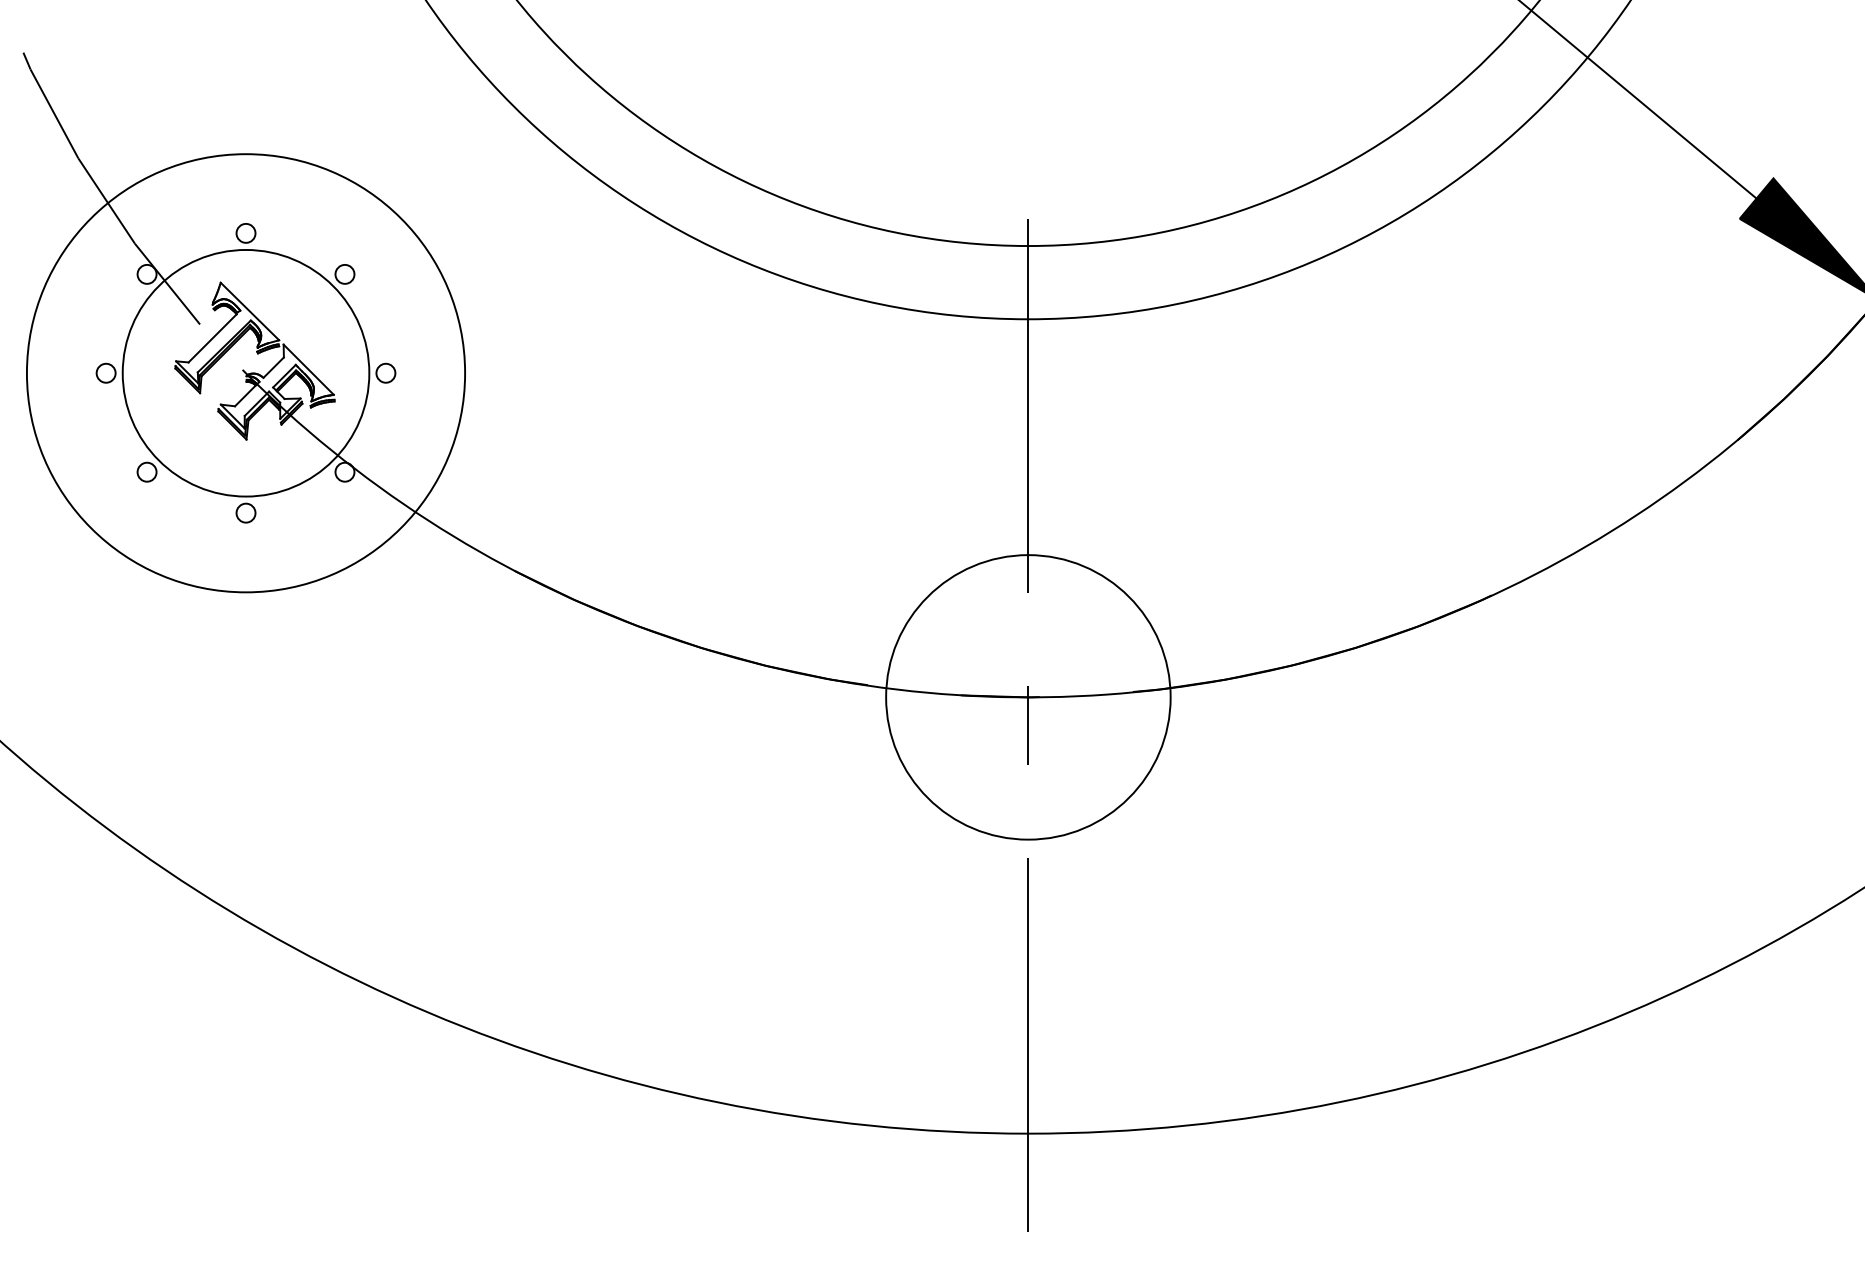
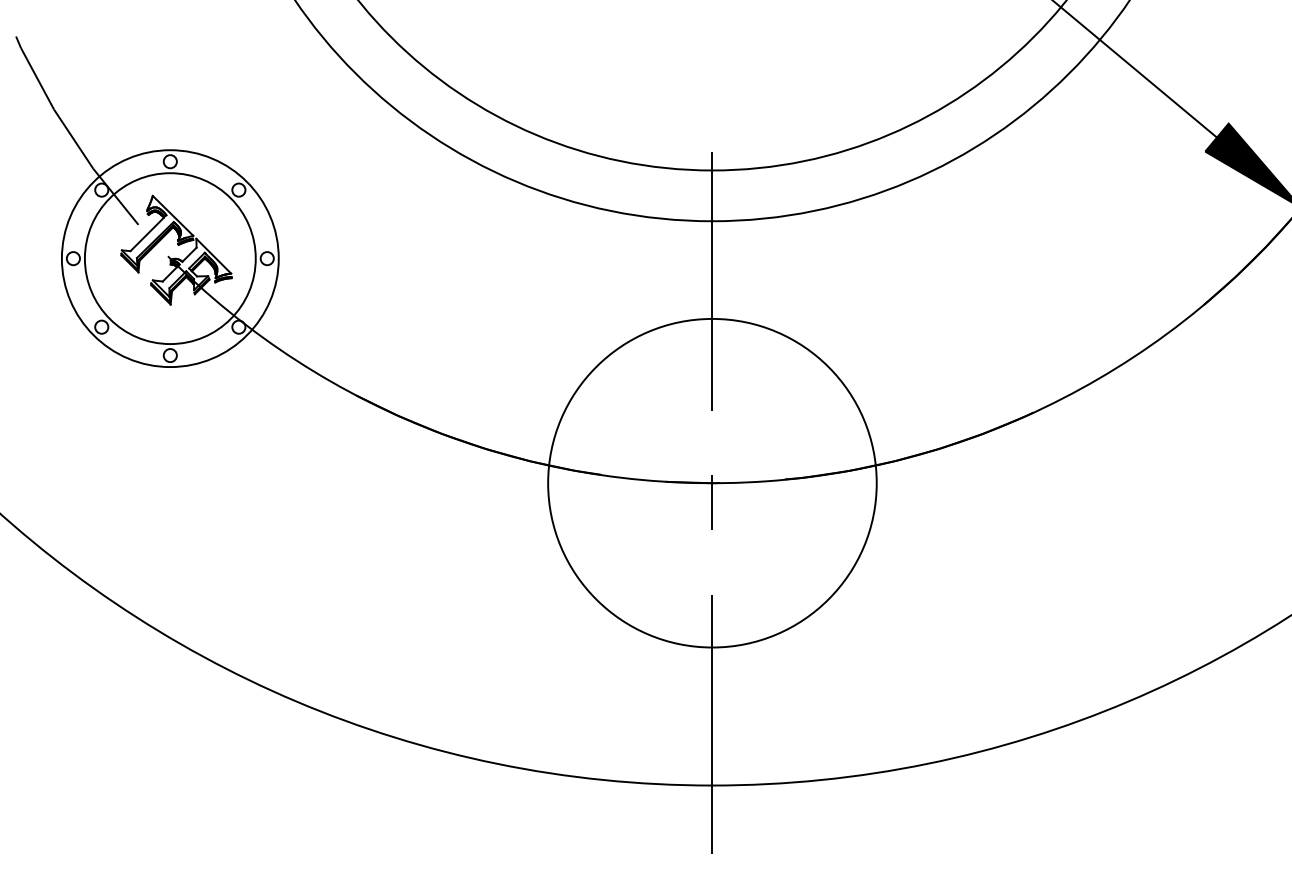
circle: (244, 373) -> (169, 258), size x0.71
circle: (1028, 696) -> (712, 482), size x1.67

